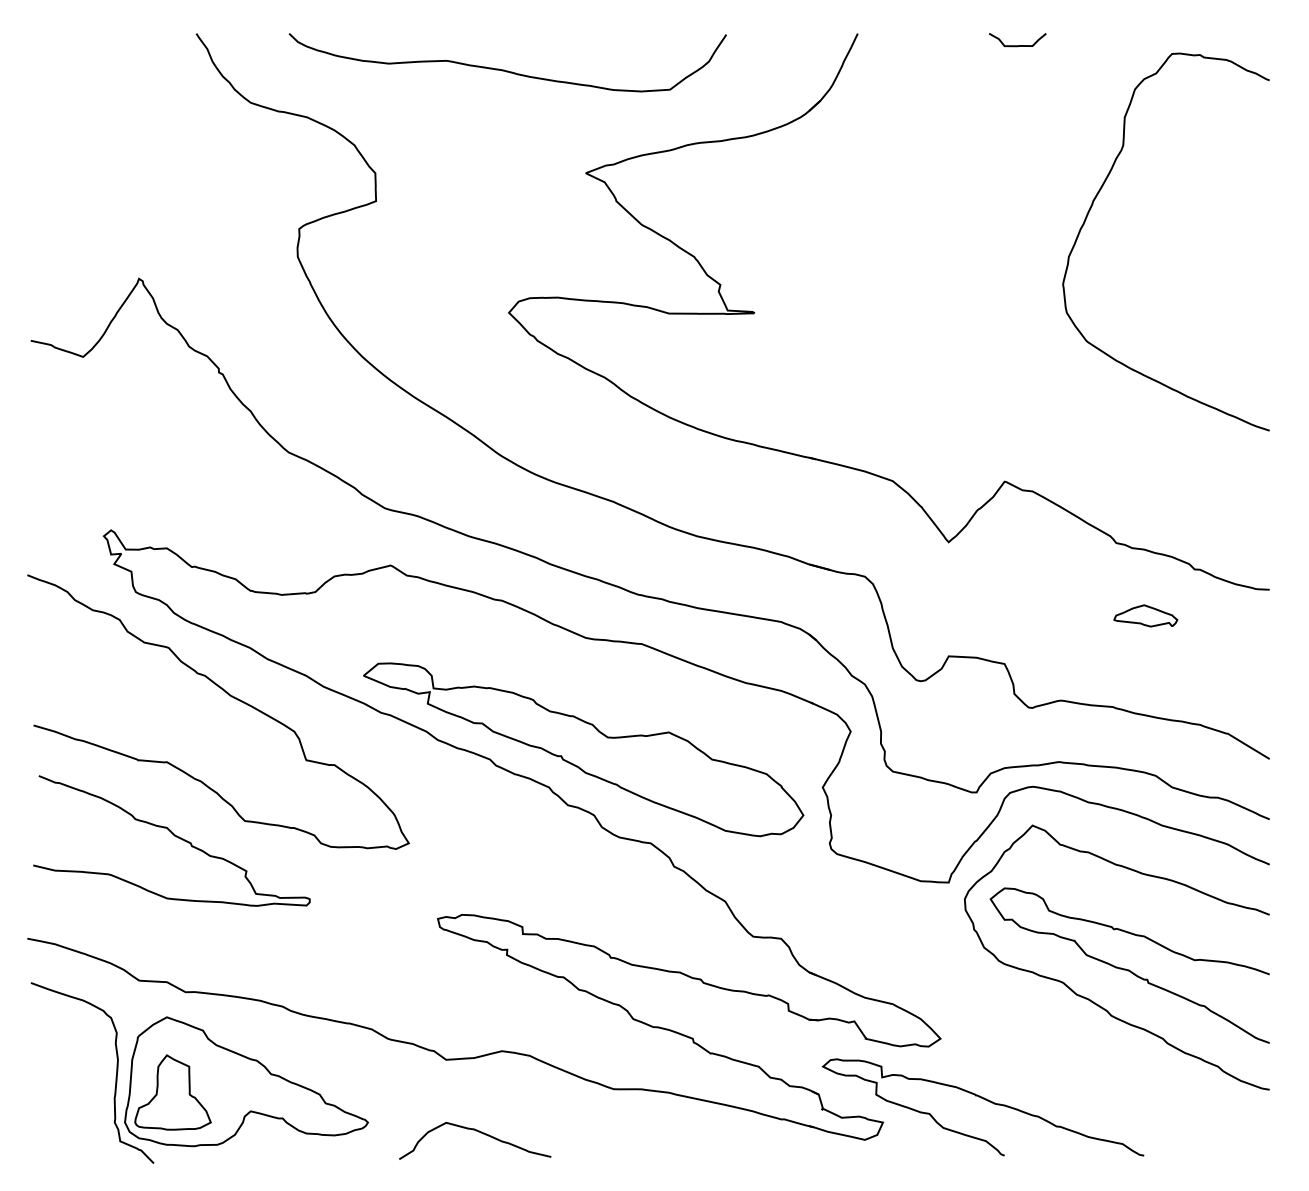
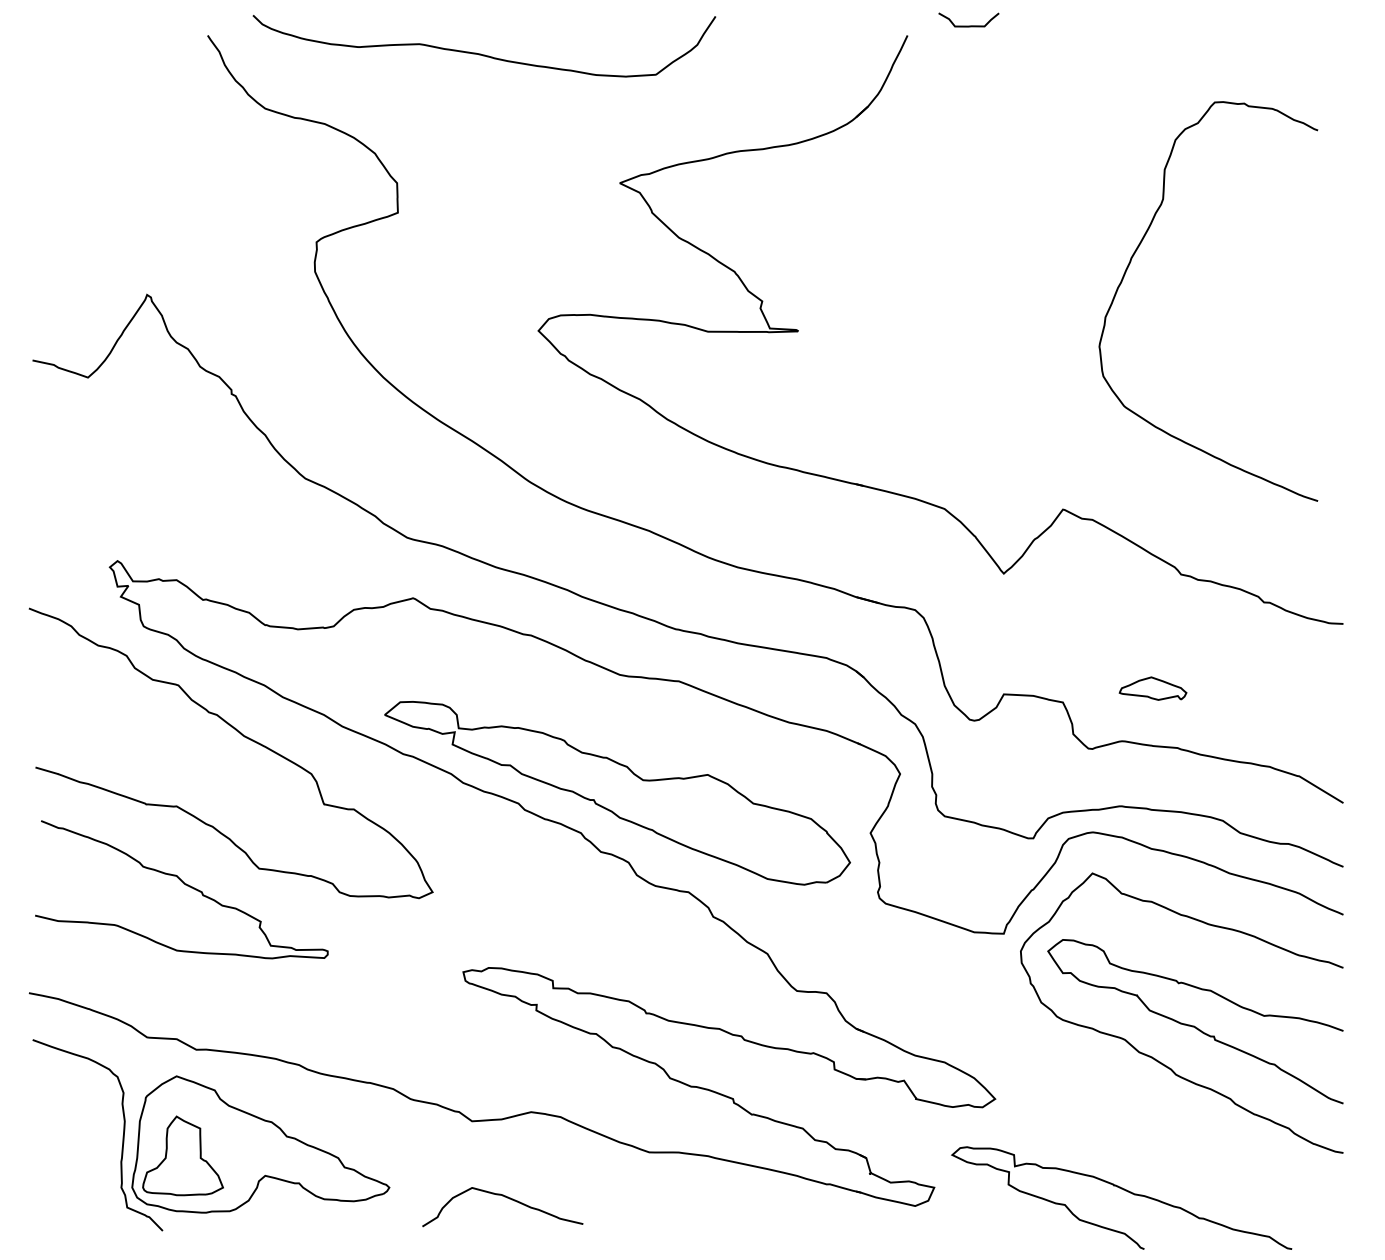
curve: (1017, 45) -> (968, 25), moved
curve: (504, 69) -> (480, 53), moved
curve: (1093, 204) -> (1131, 261), moved
part: (1145, 615) -> (1152, 688), moved
curve: (985, 1100) -> (1124, 1190), moved

